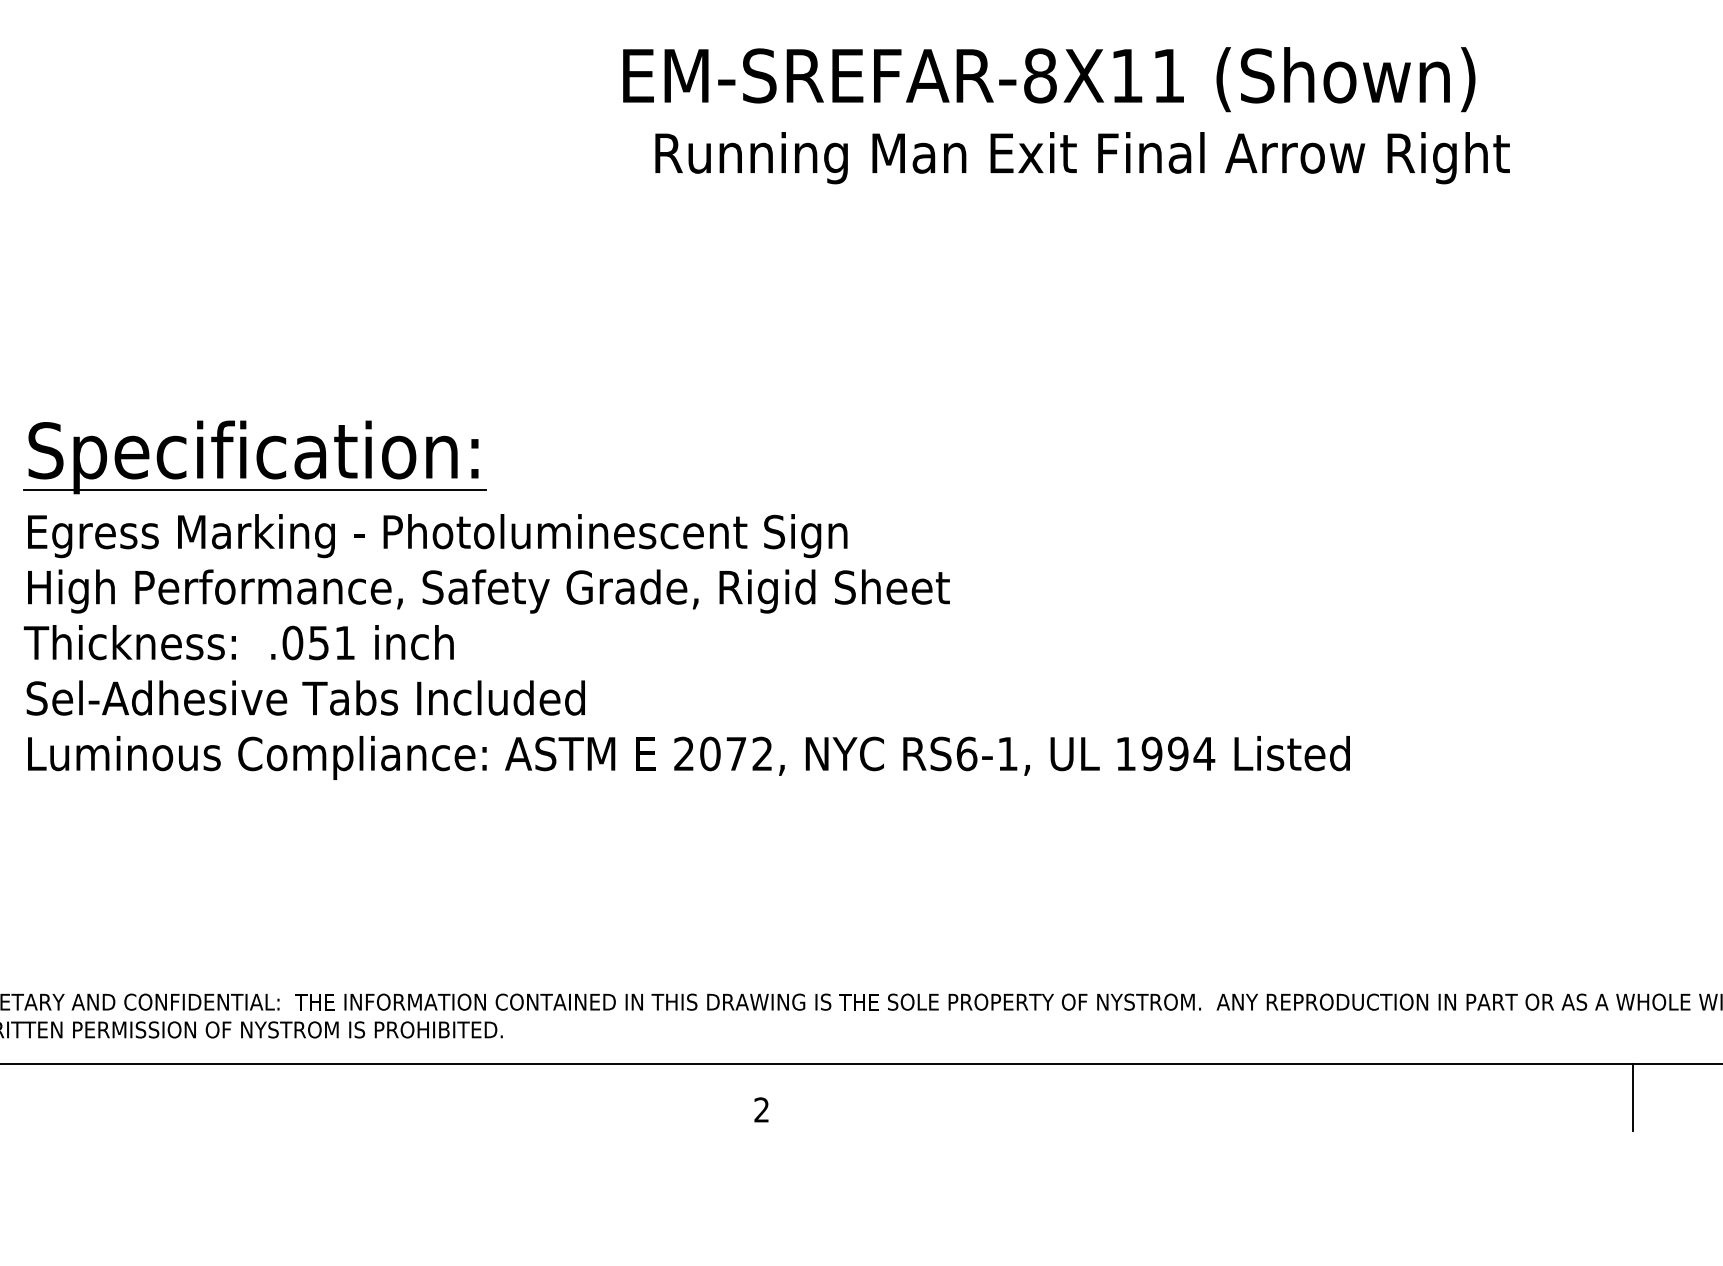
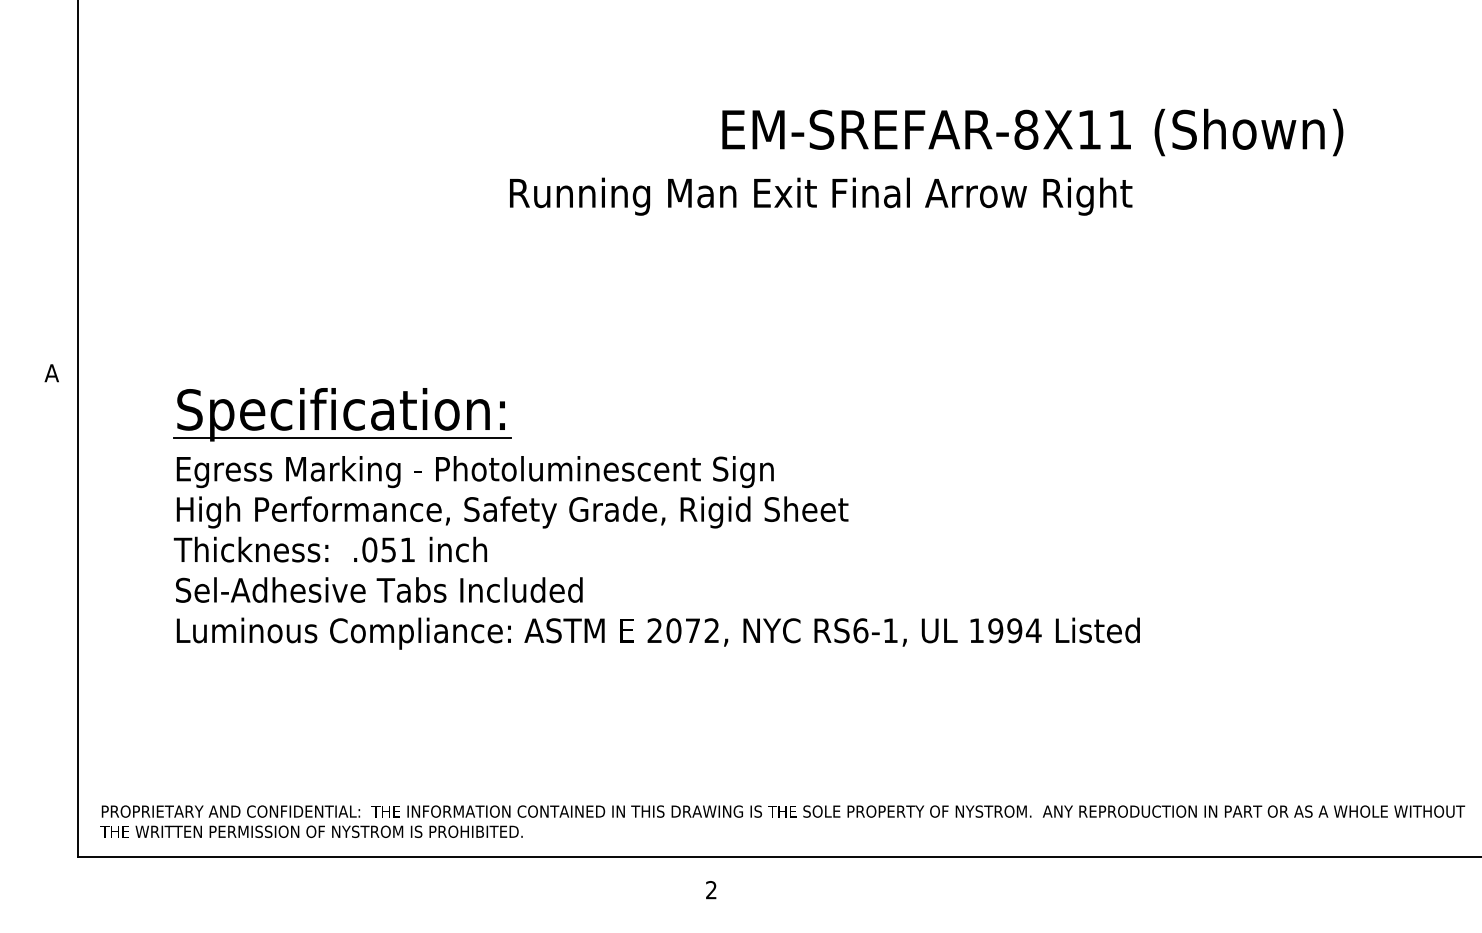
text: (1048, 79) -> (1032, 132), moved
text: (1083, 157) -> (821, 196), moved
line: (1633, 1096) -> (1346, 880), removed

